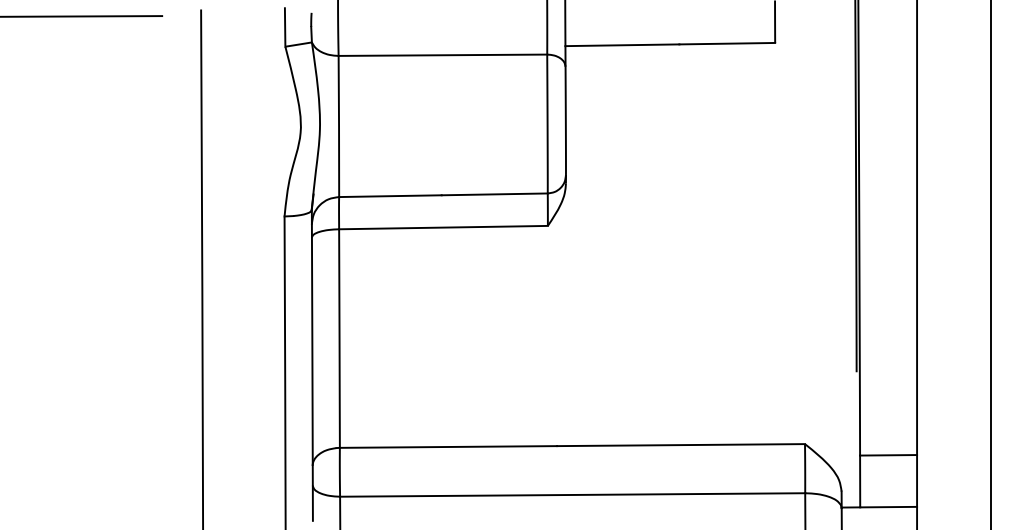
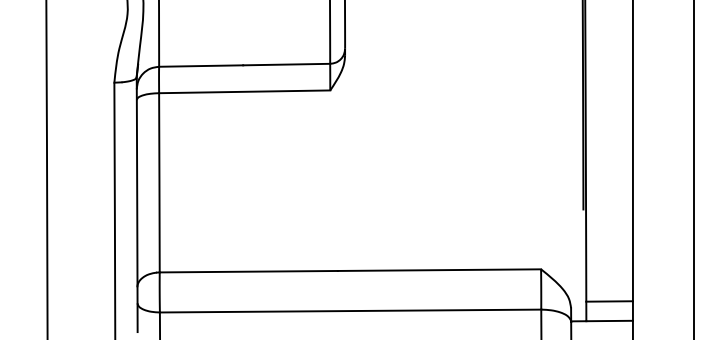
line: (888, 455) -> (609, 301), moved

